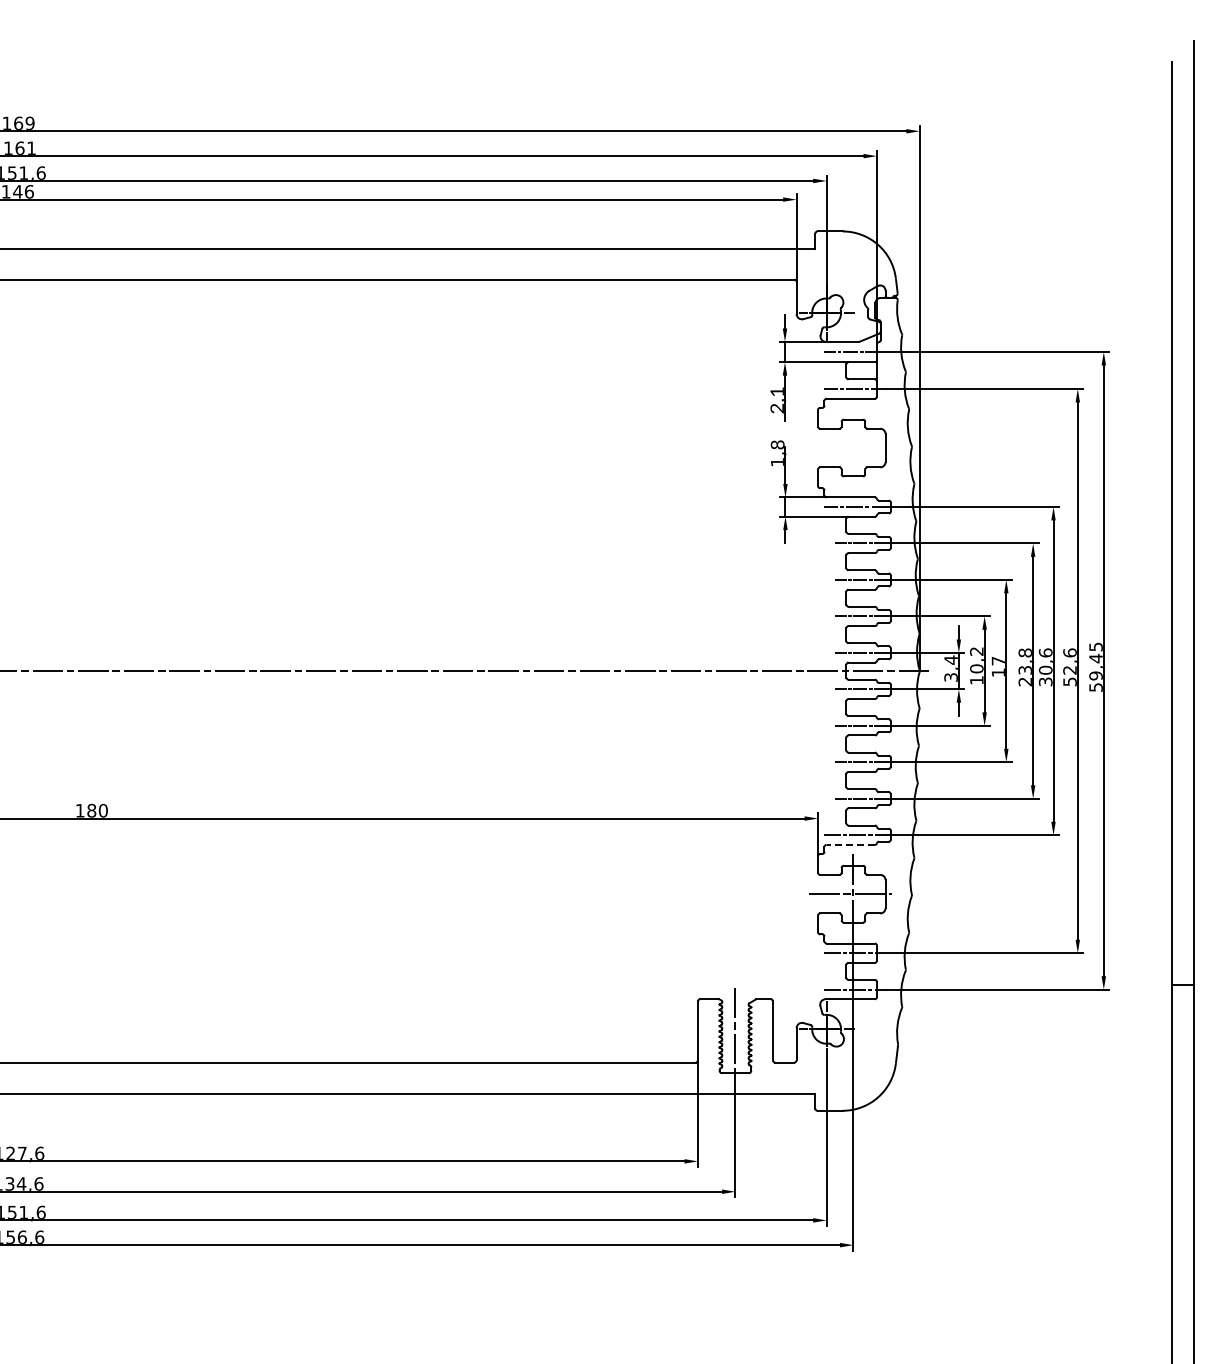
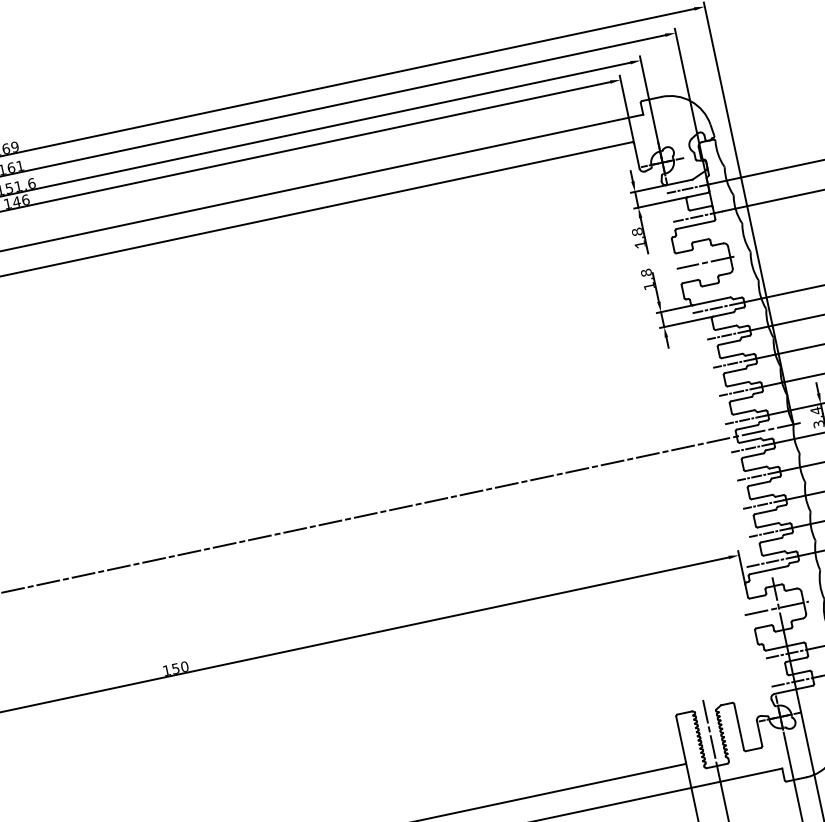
text: (776, 400) -> (638, 238), 2,1 -> 1,8
line: (853, 448) -> (705, 263), added
text: (91, 810) -> (175, 668), 180 -> 150
line: (850, 844) -> (768, 570), dashed -> solid

